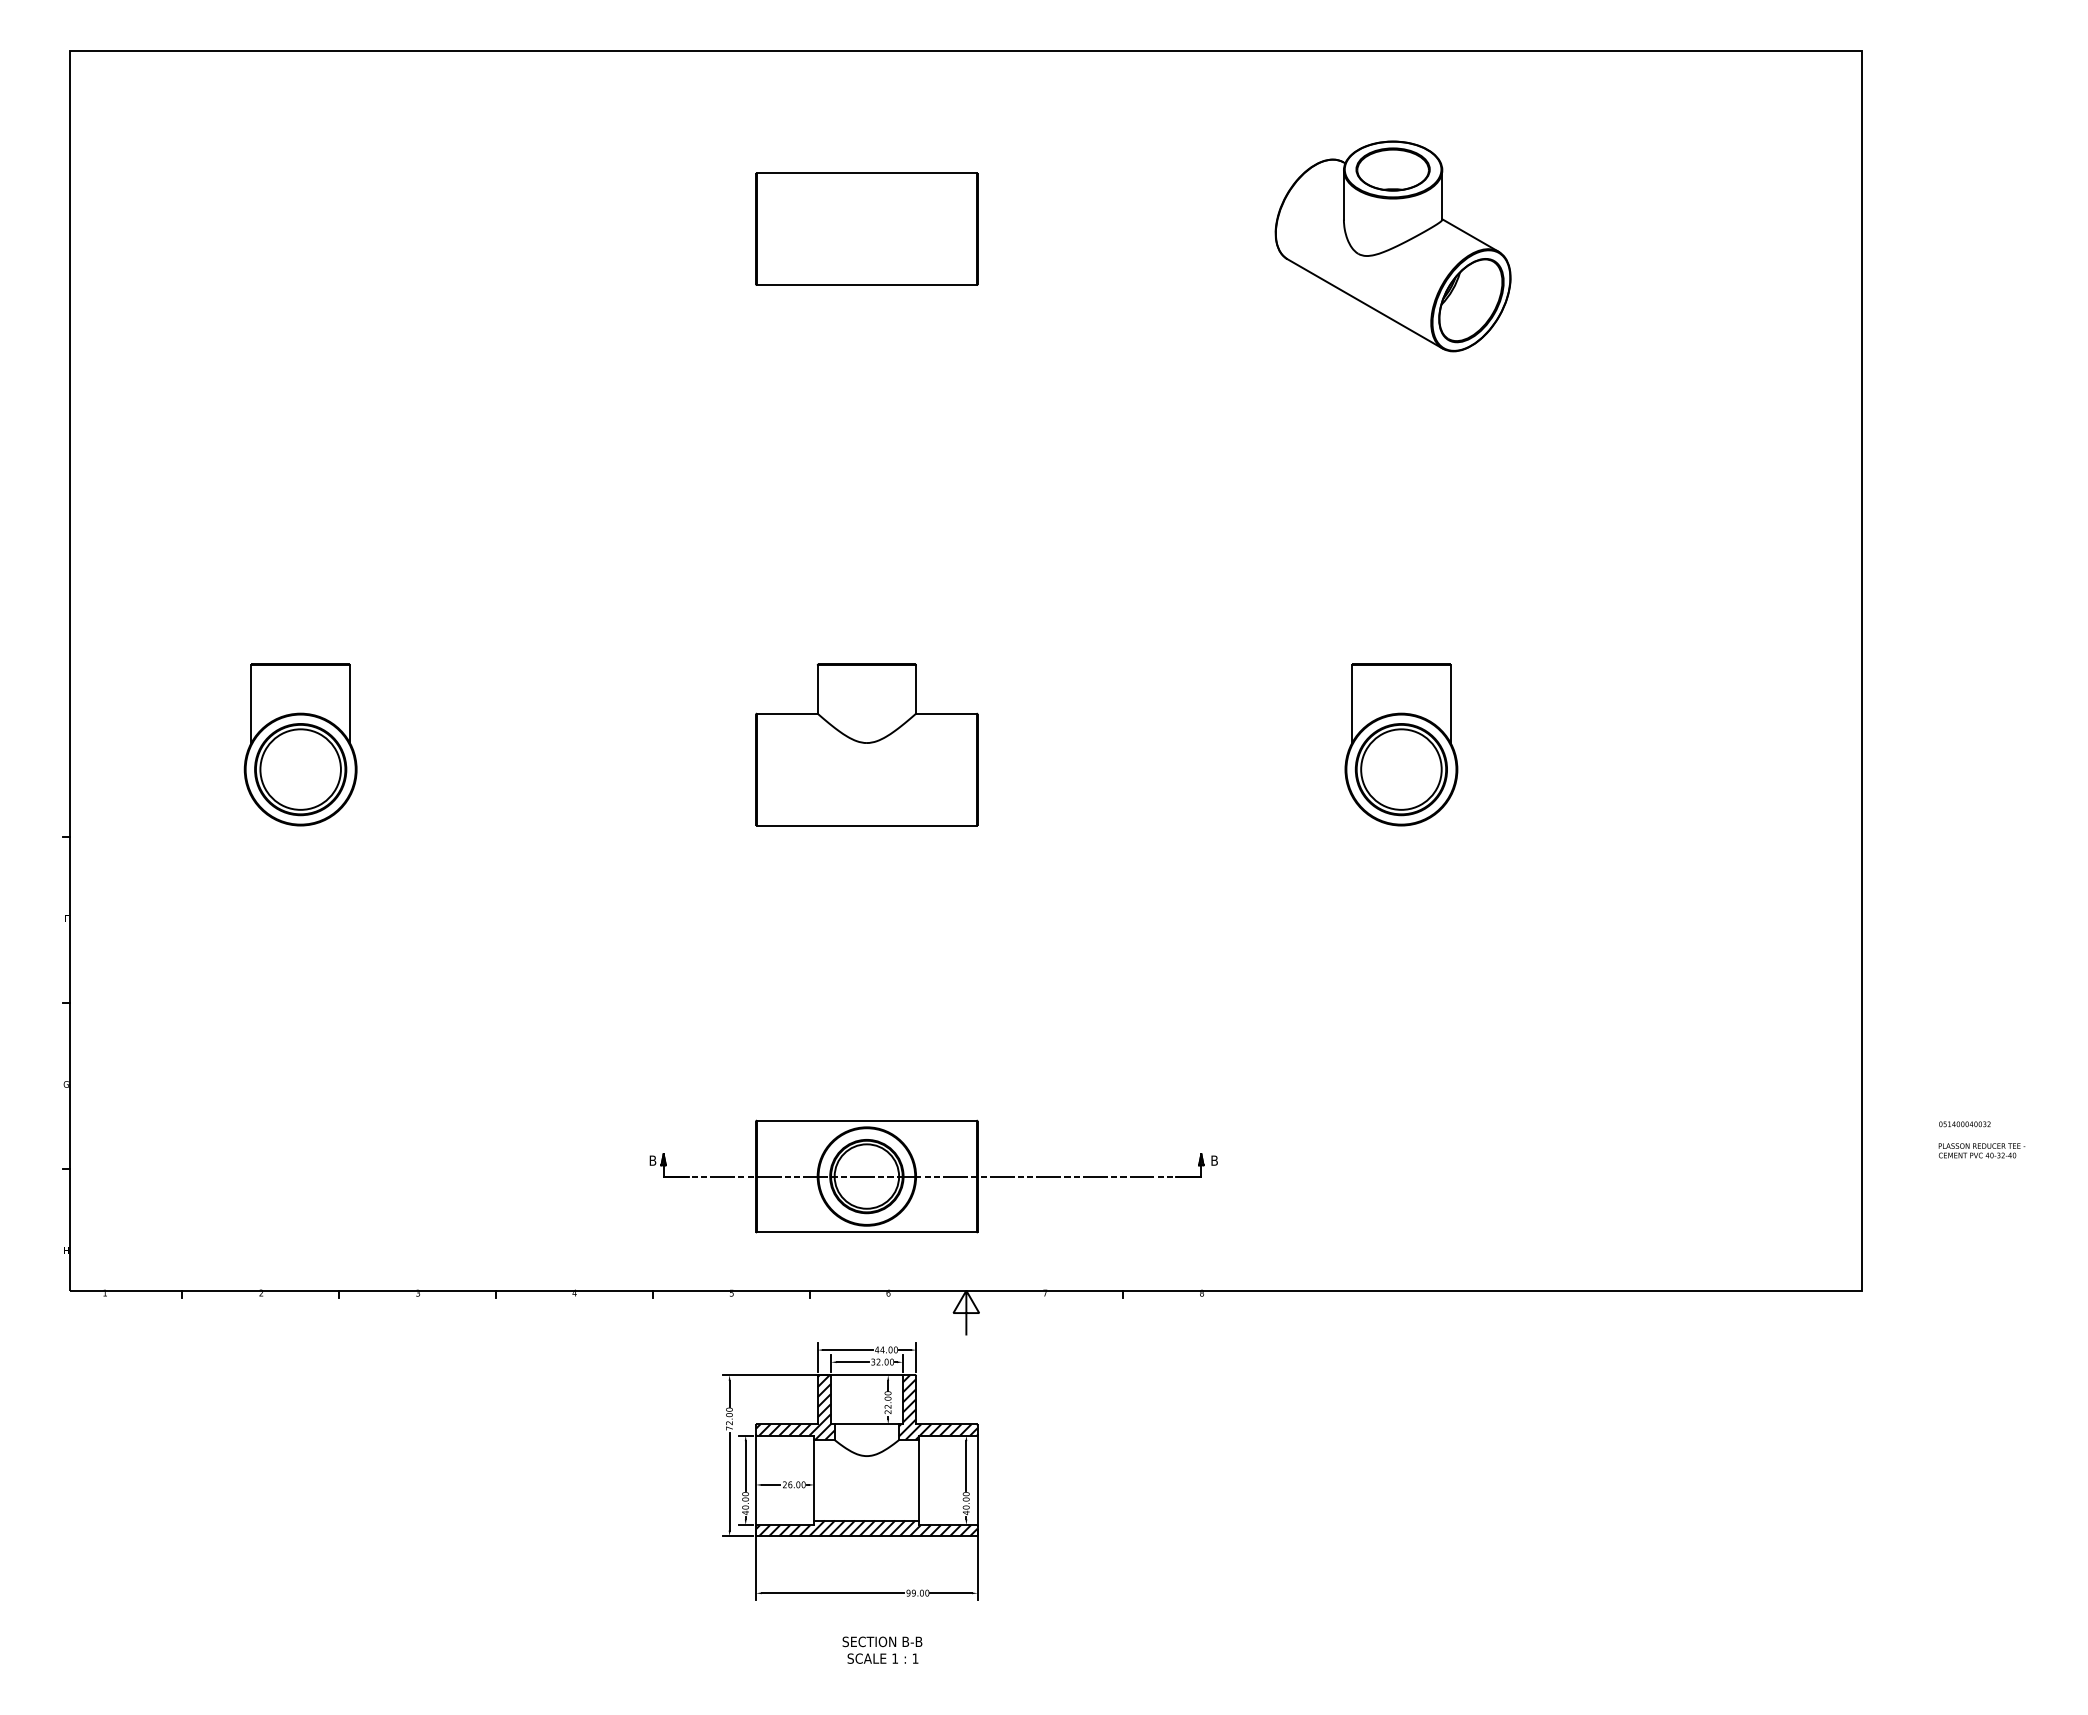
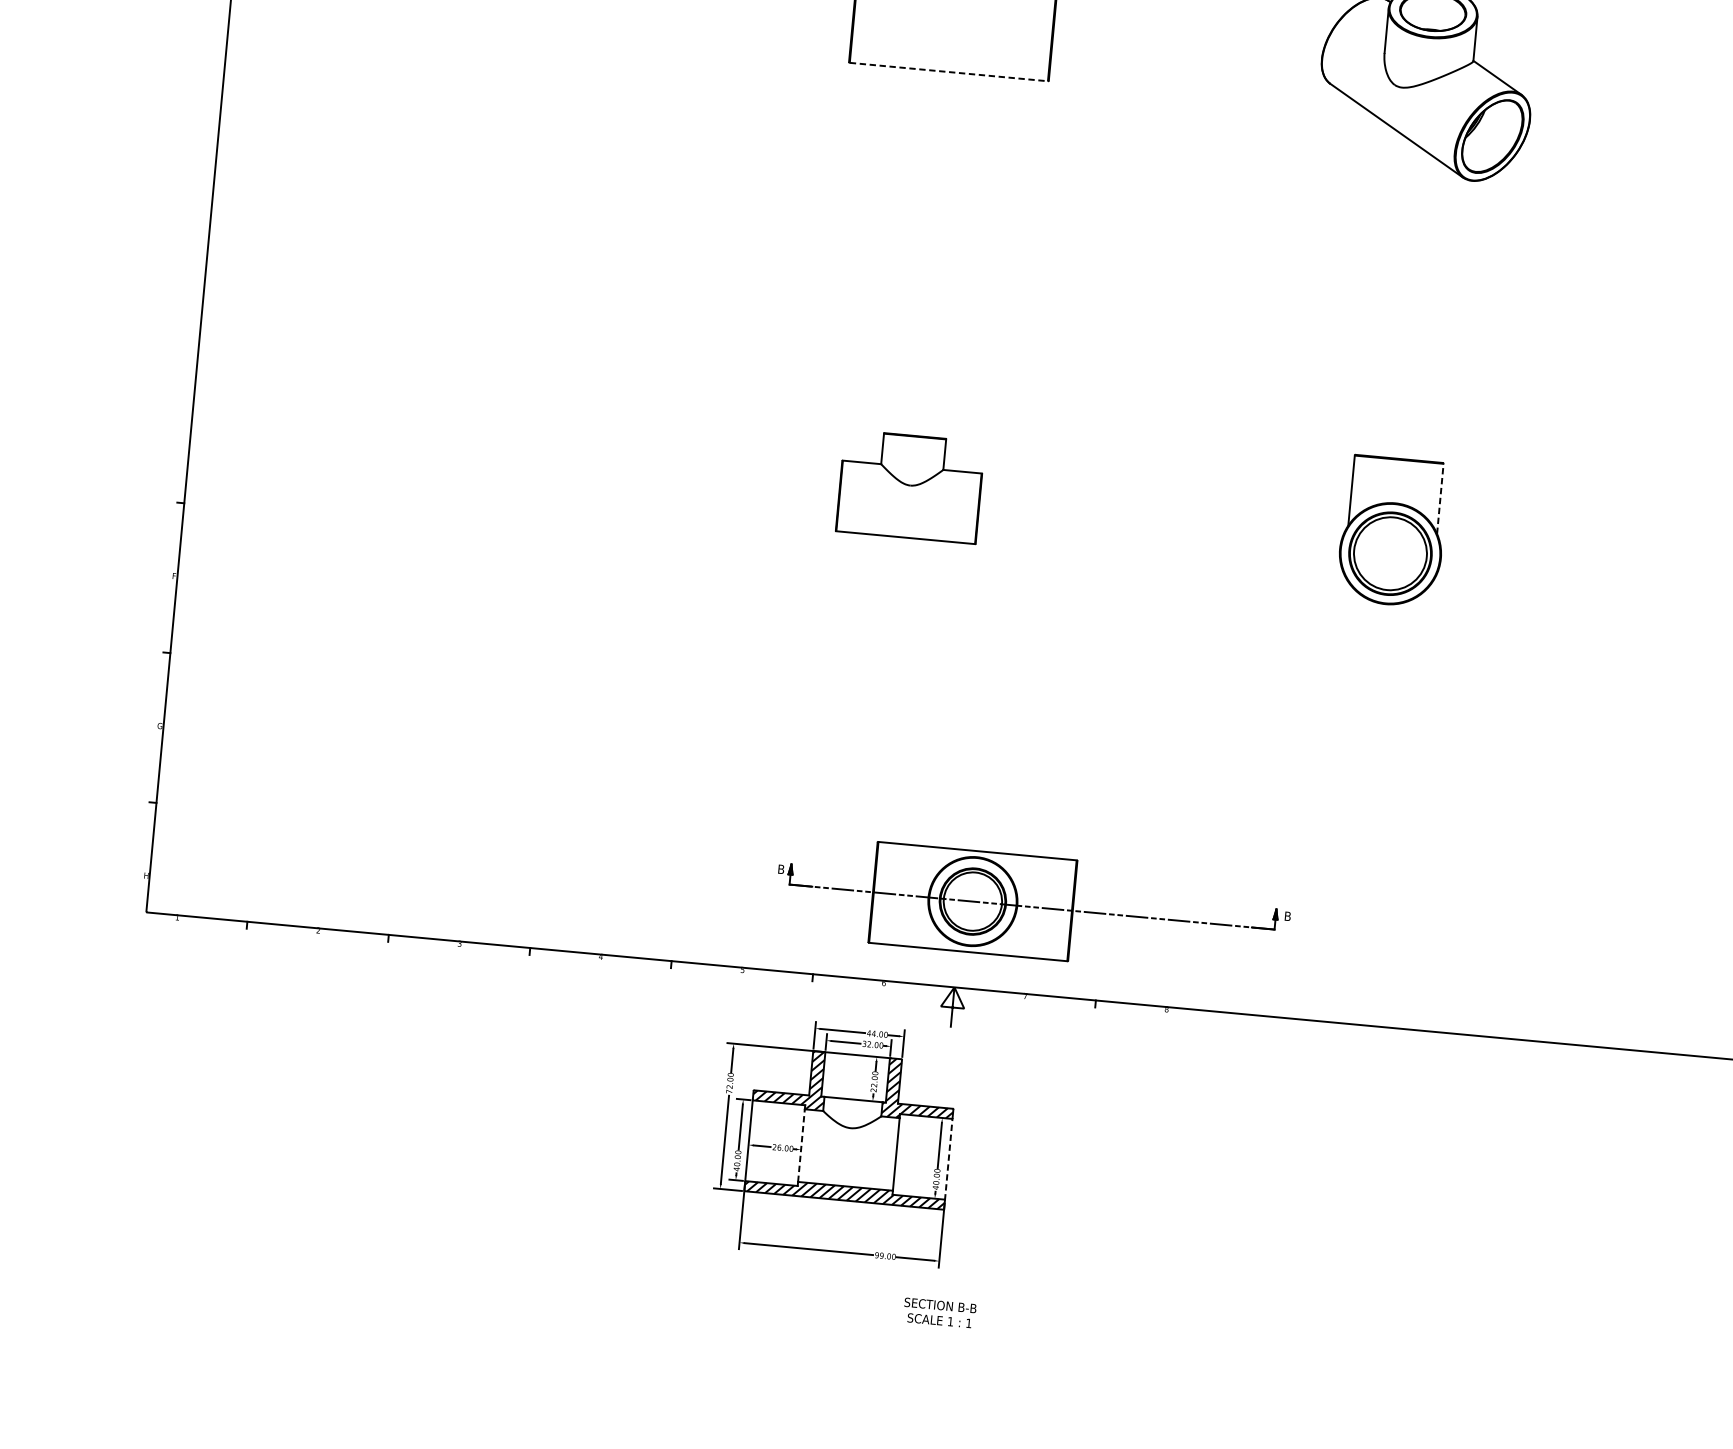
line: (866, 285) -> (948, 72), solid -> dashed
line: (1450, 704) -> (1440, 499), solid -> dashed
part: (300, 744) -> (399, 439), removed
part: (866, 744) -> (910, 486), size x0.7
part: (933, 1176) -> (1032, 907), moved
line: (814, 1479) -> (801, 1144), solid -> dashed
line: (977, 1480) -> (948, 1159), solid -> dashed
text: (882, 1649) -> (939, 1312), moved

